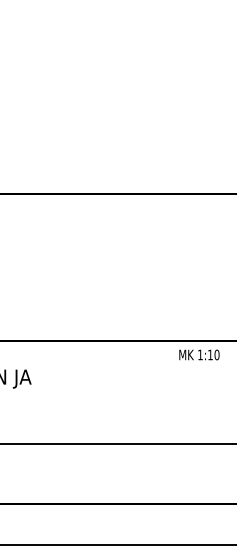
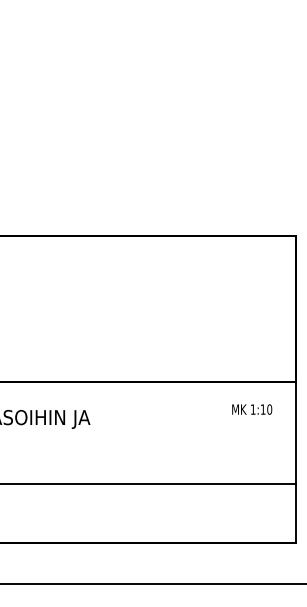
text: (199, 354) -> (252, 409), moved

